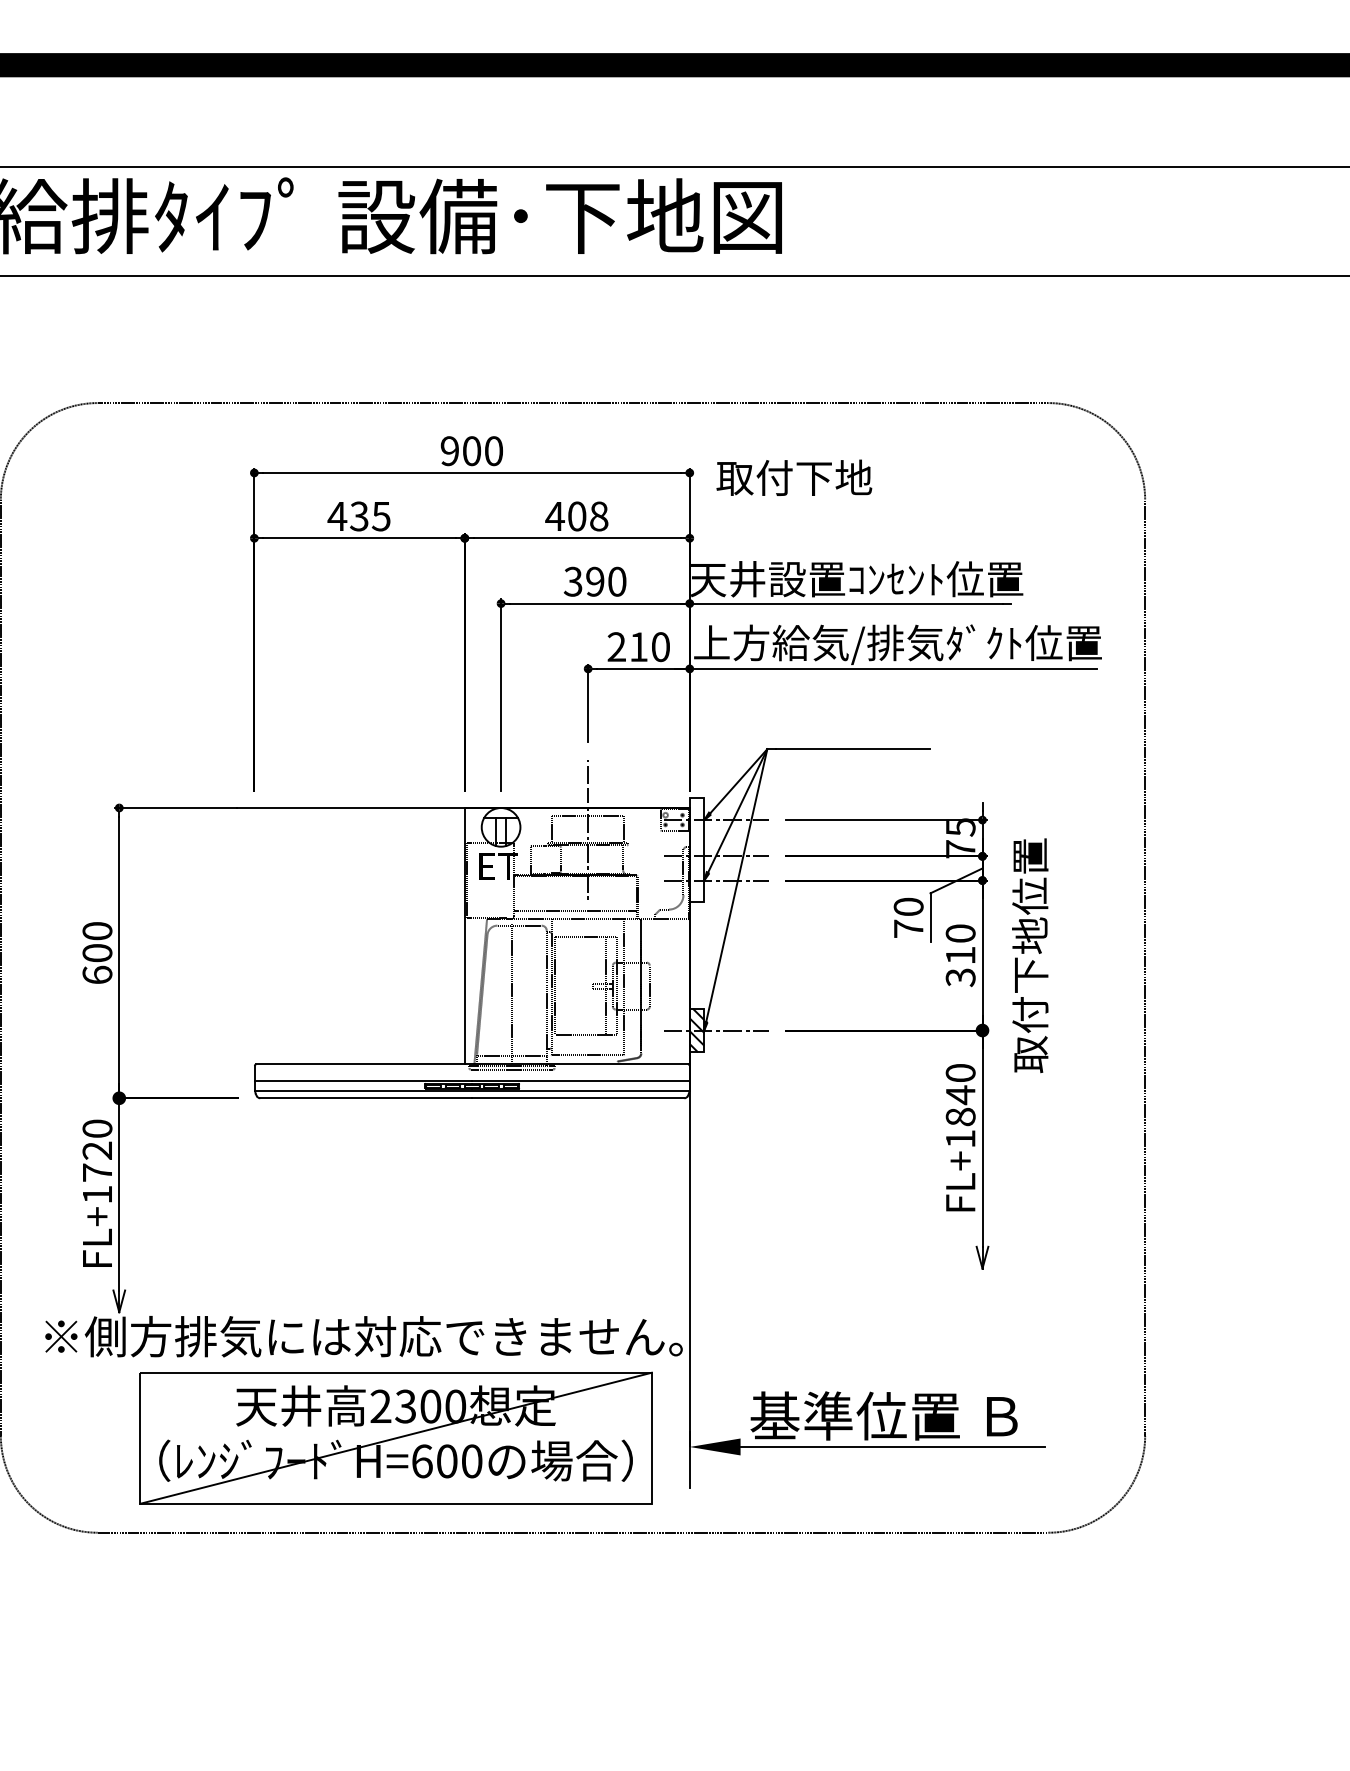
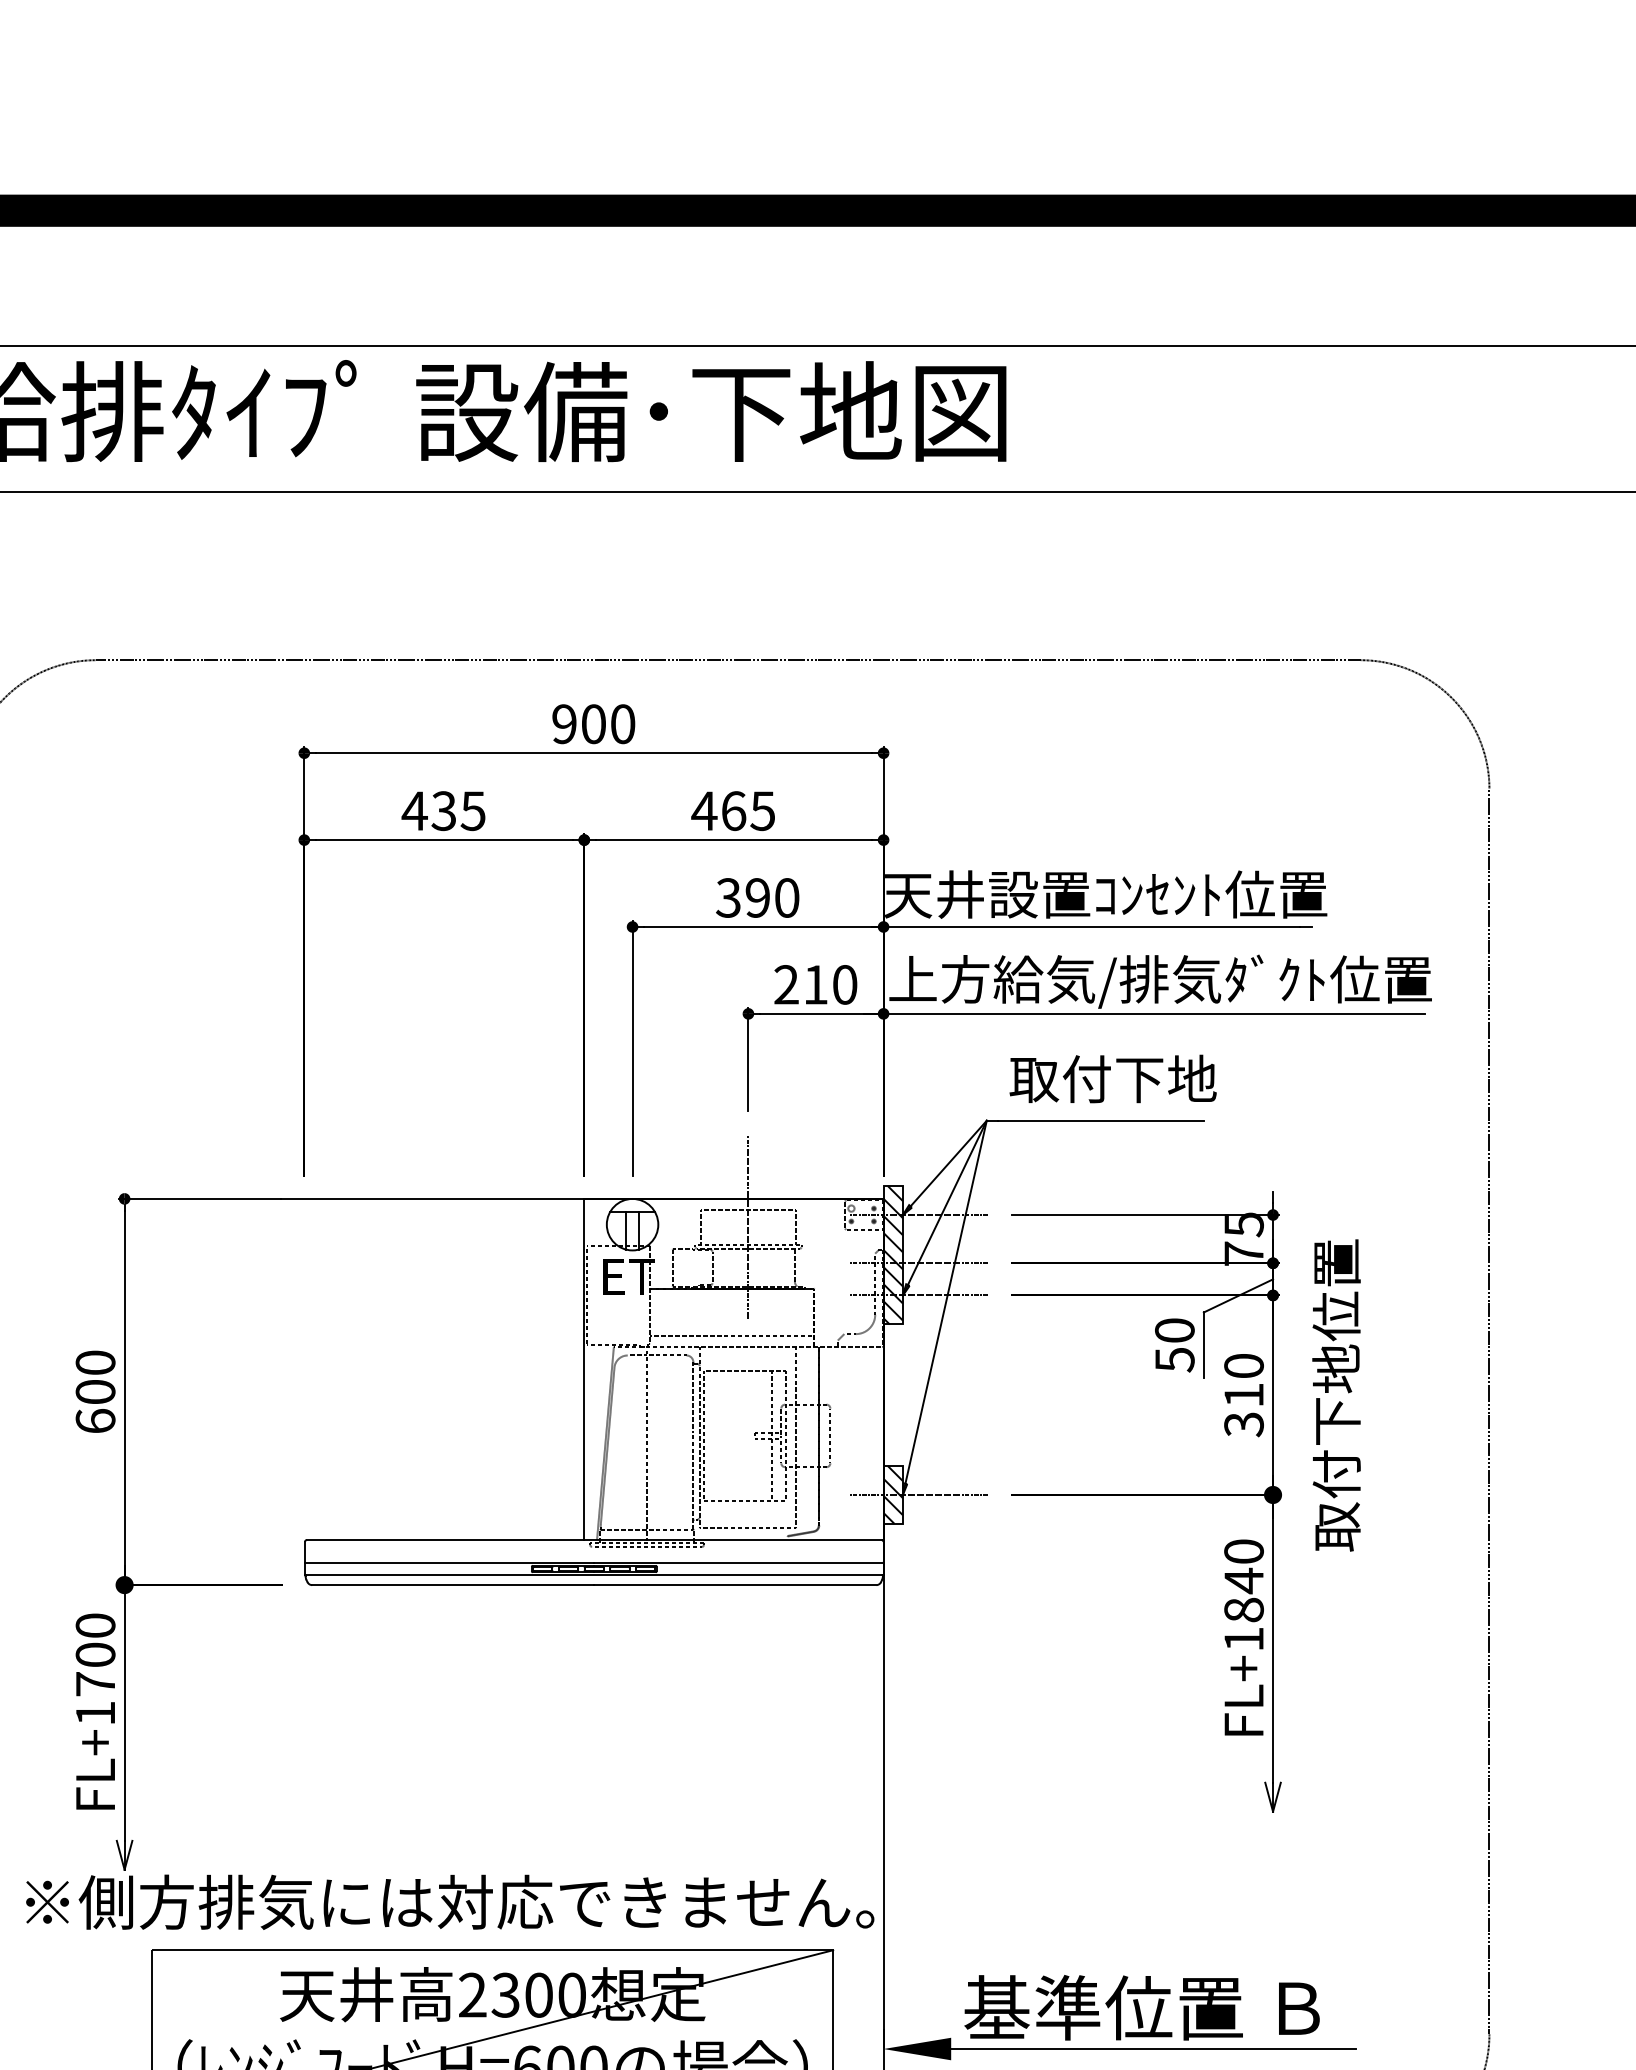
text: (794, 477) -> (1113, 1078), moved
text: (588, 516) -> (748, 811), 408 -> 465
hatch: (696, 850) -> (892, 1255), added
text: (908, 928) -> (1174, 1359), 70 -> 50
text: (97, 1150) -> (95, 1654), FL+1720 -> FL+1700

